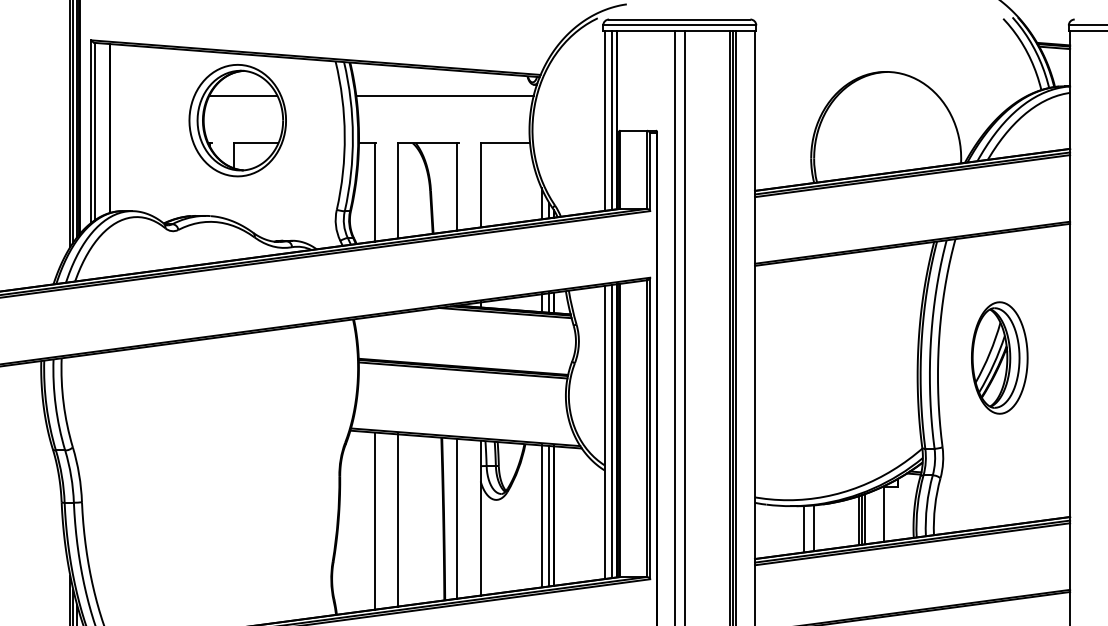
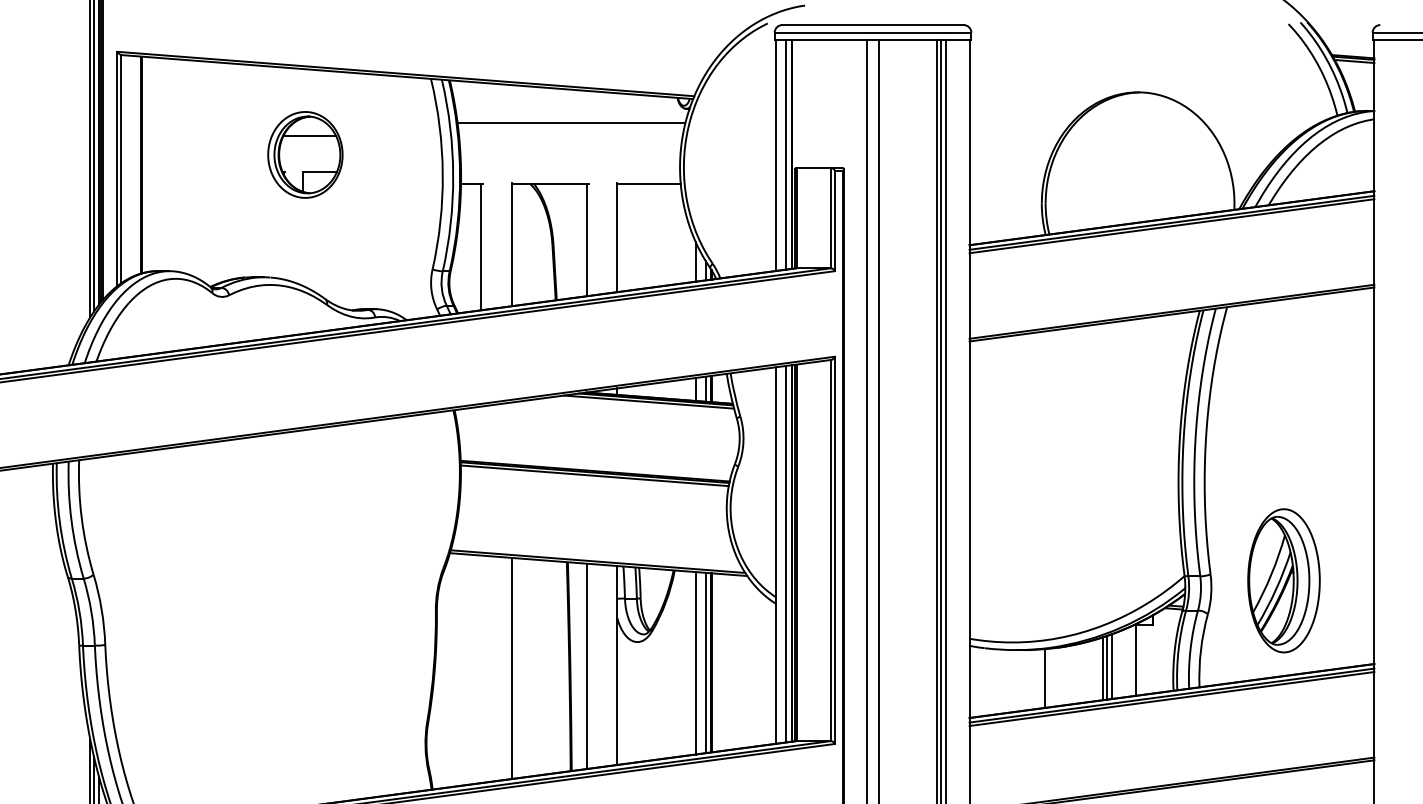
part: (237, 120) -> (305, 154), size x0.6
part: (999, 357) -> (1283, 580), moved
line: (374, 521) -> (481, 669), removed
line: (803, 529) -> (1032, 679), removed

